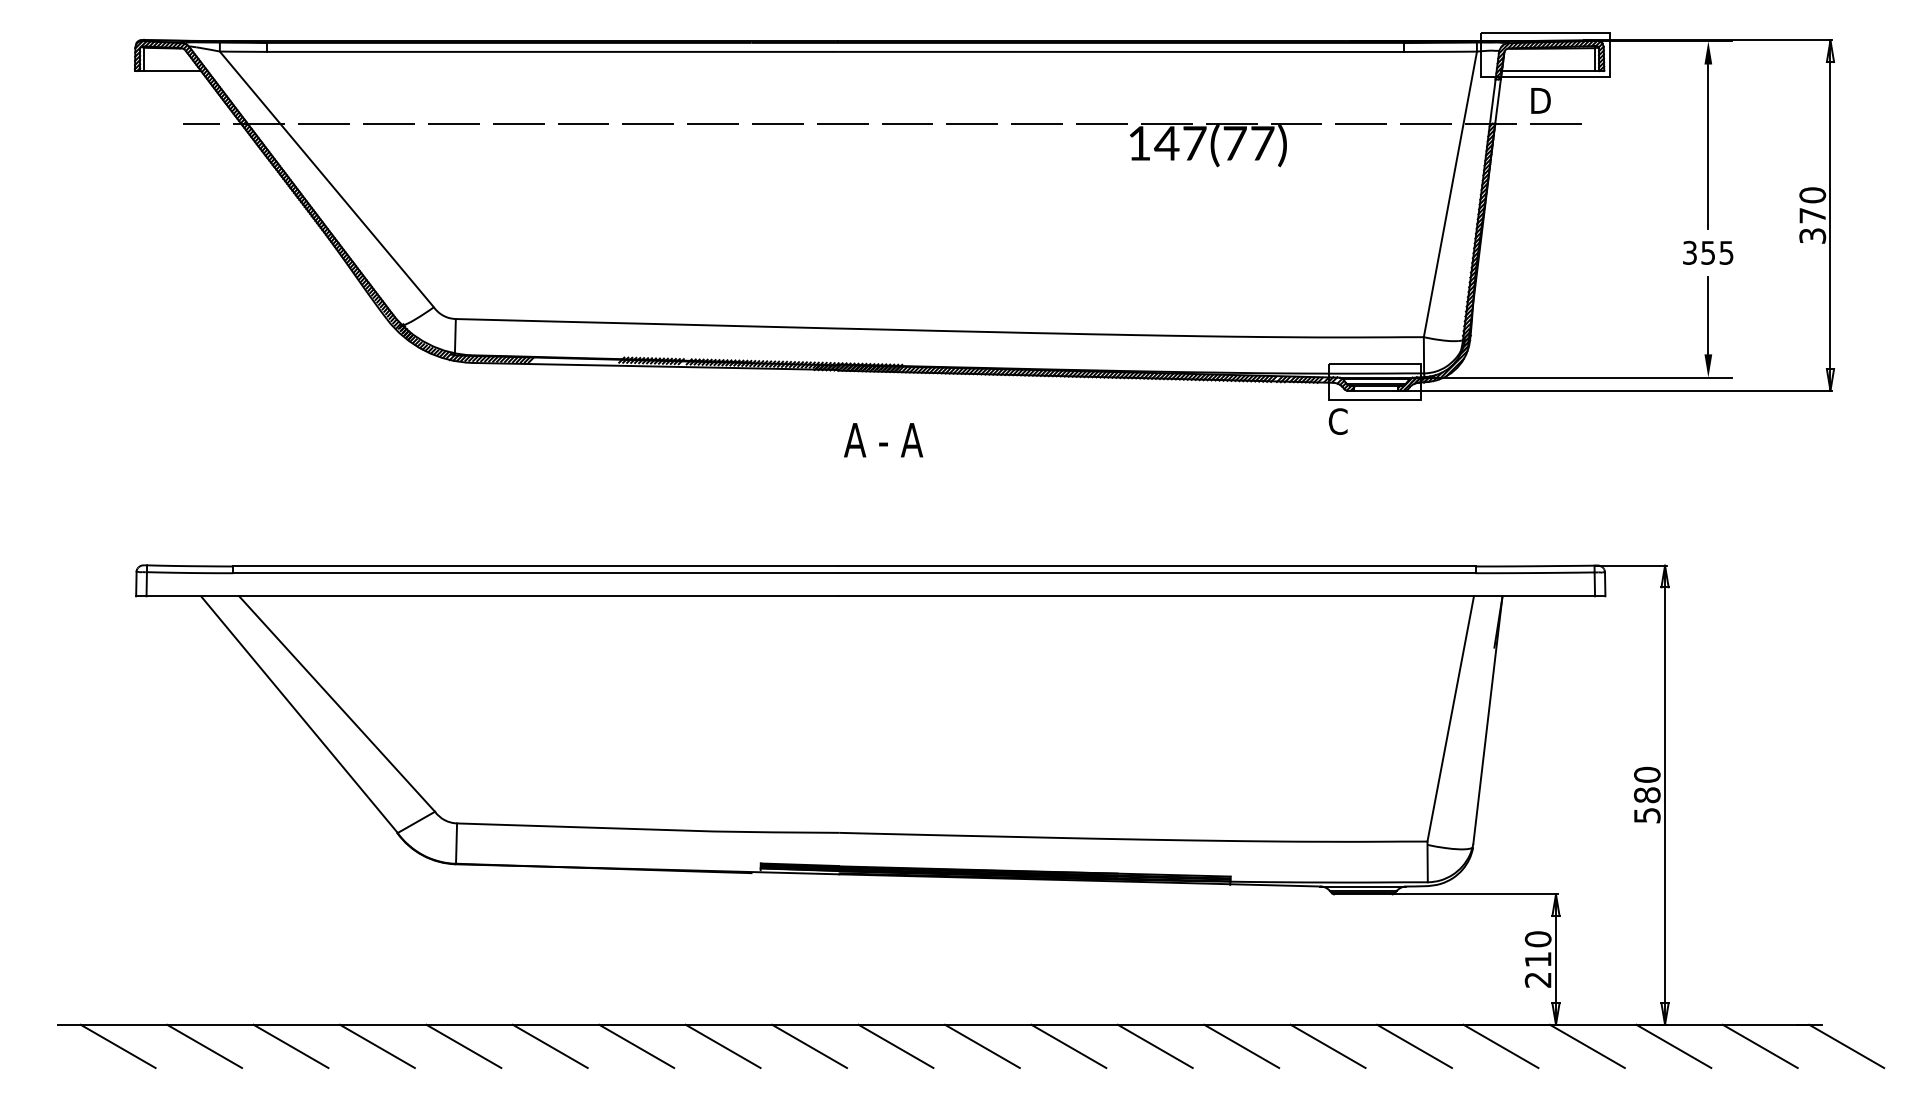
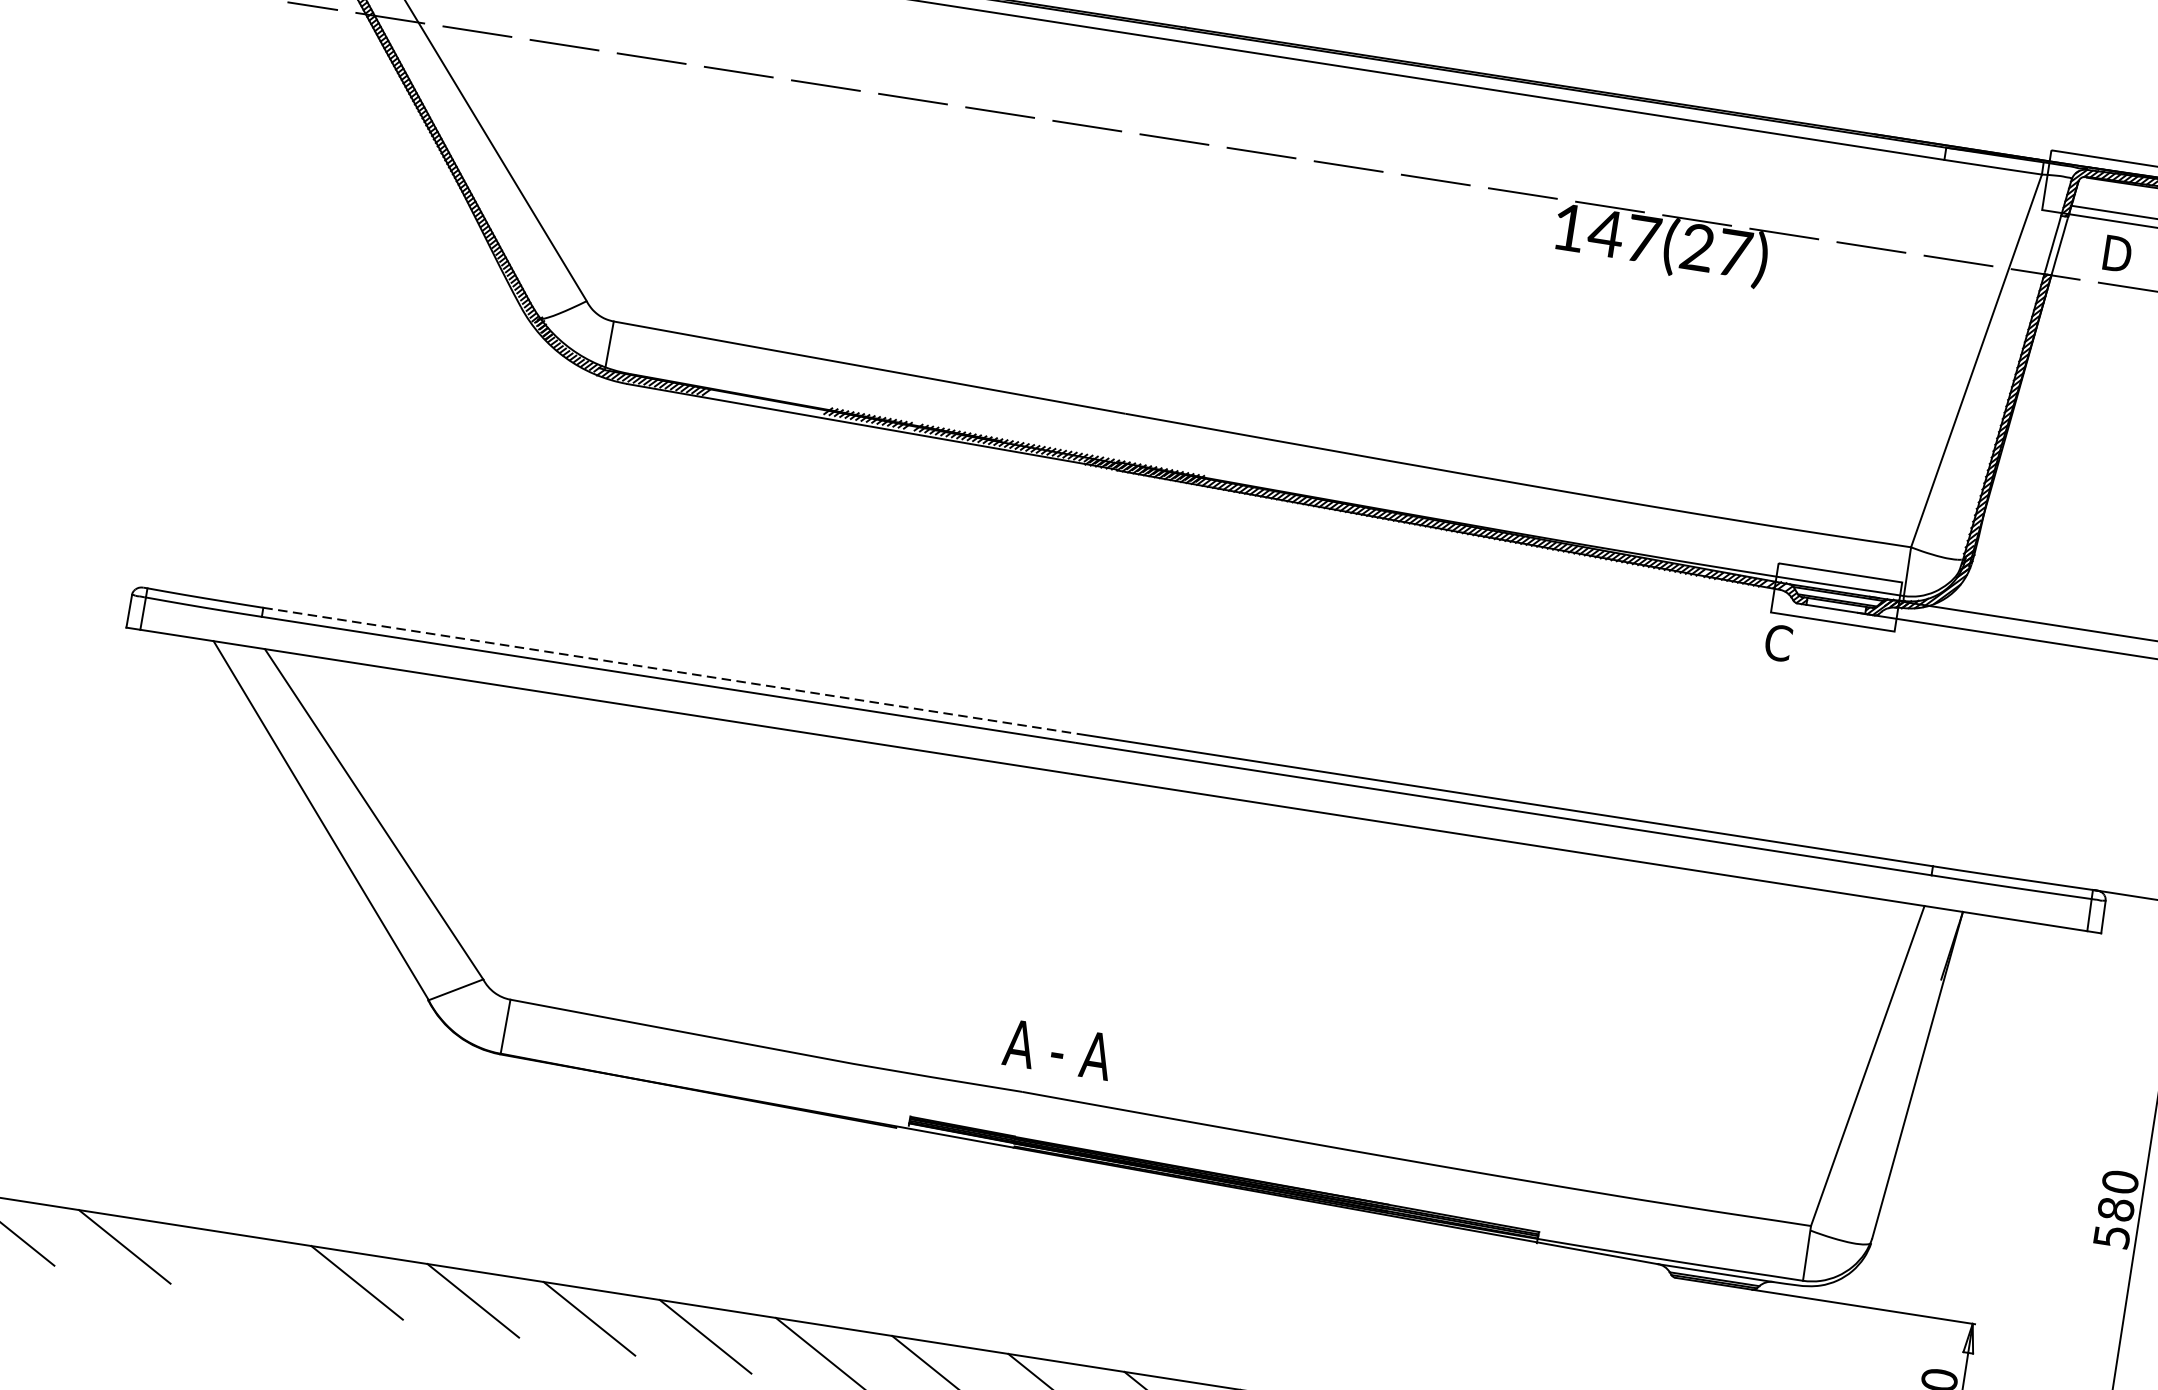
text: (1234, 143) -> (1696, 247), 147(77) -> 147(27)
text: (883, 440) -> (1057, 1050), moved
line: (536, 566) -> (670, 670), solid -> dashed
line: (290, 1046) -> (240, 1264), removed

